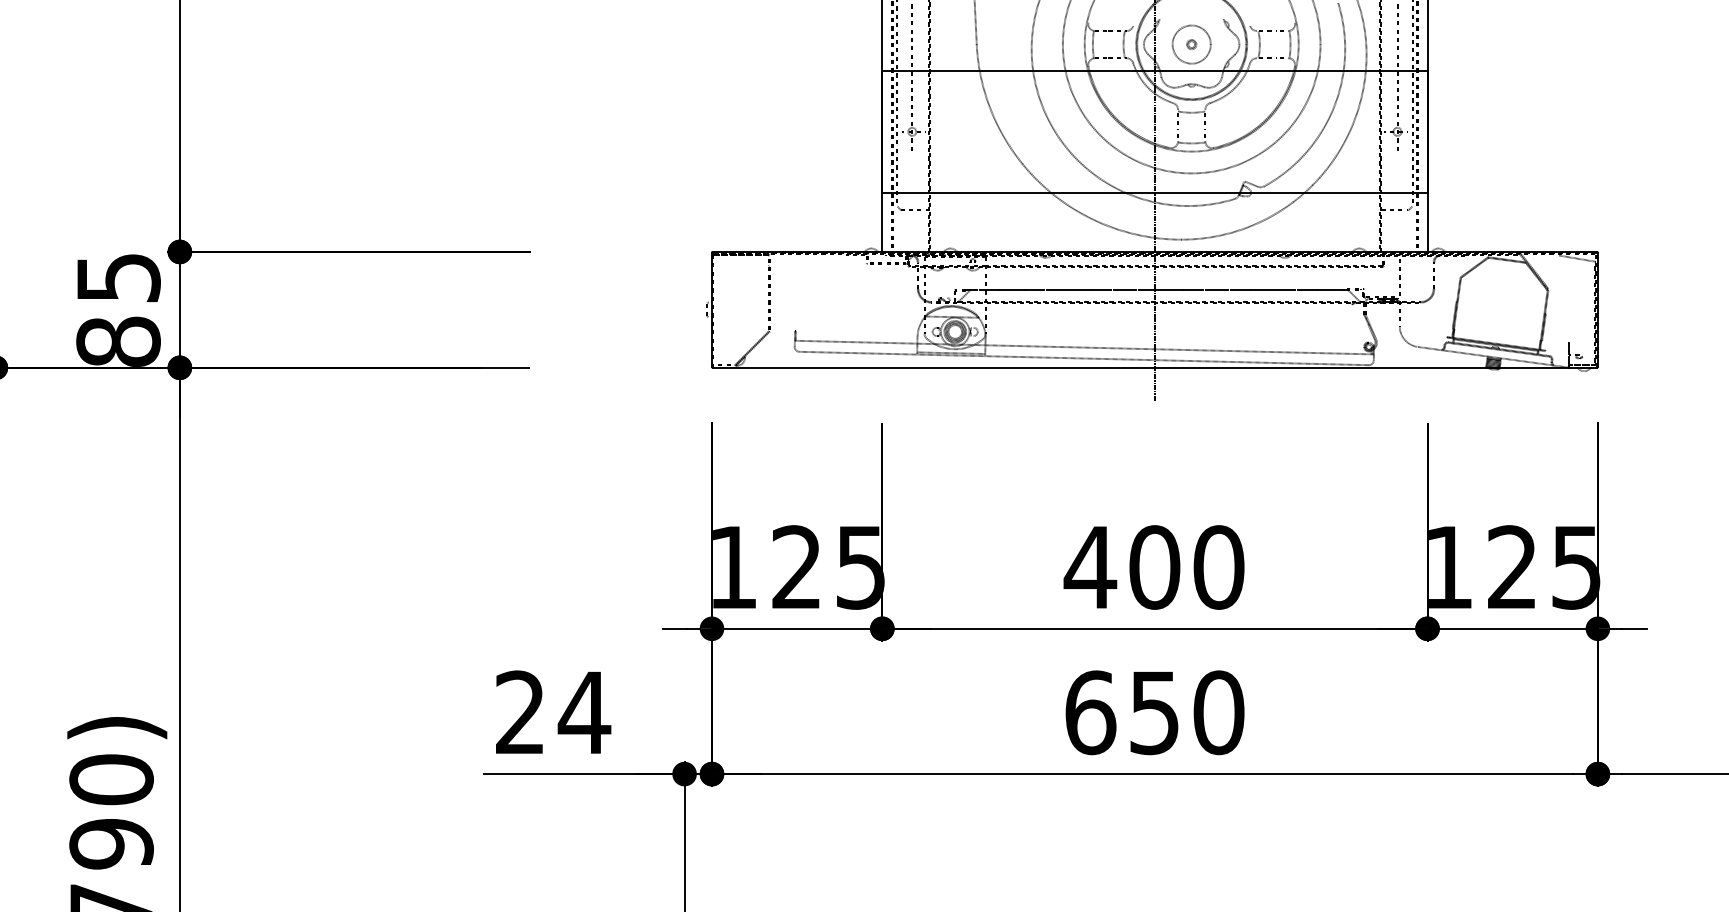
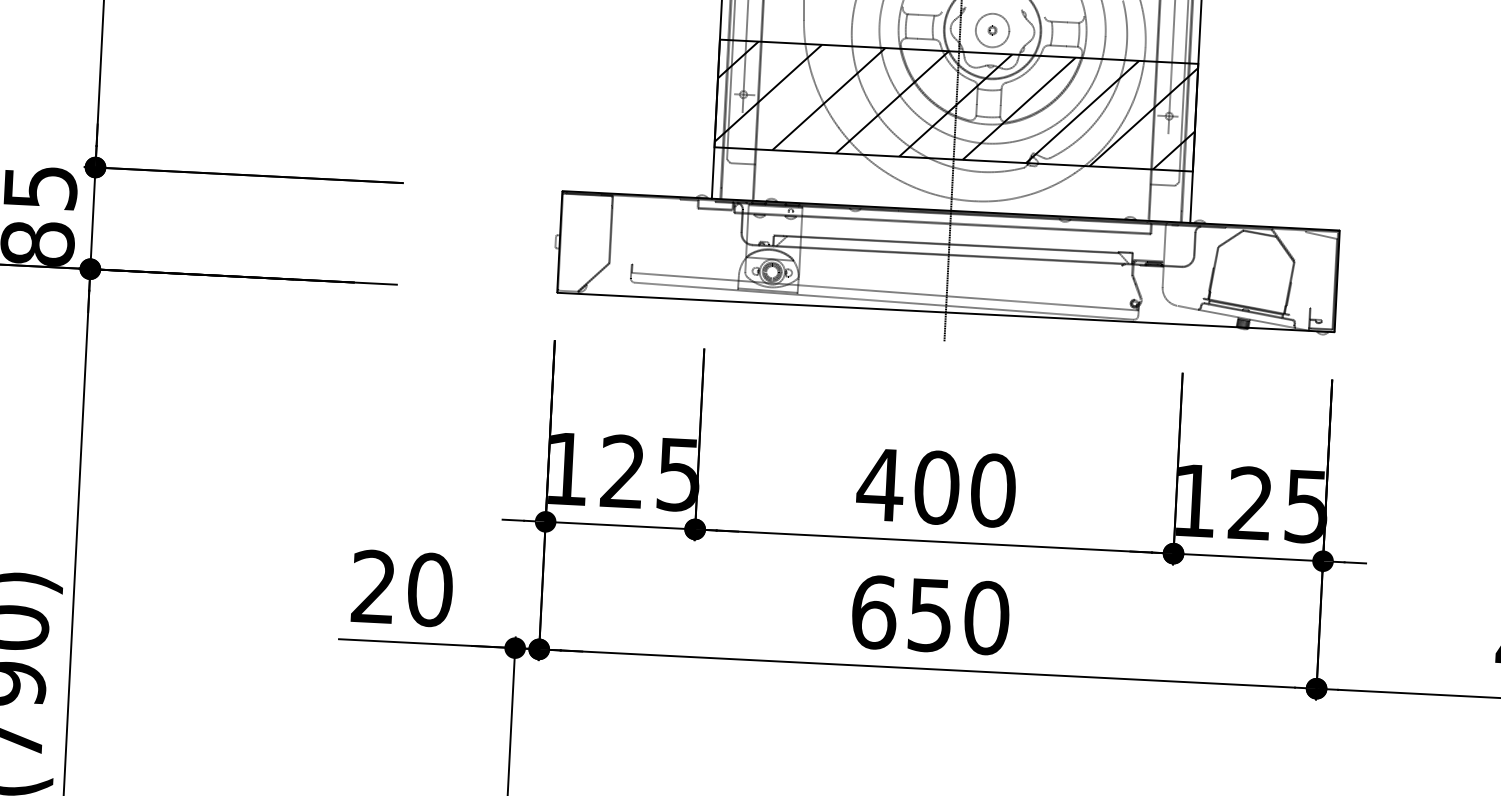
hatch: (1154, 131) -> (956, 105), added
text: (584, 712) -> (430, 589), 24 -> 20

